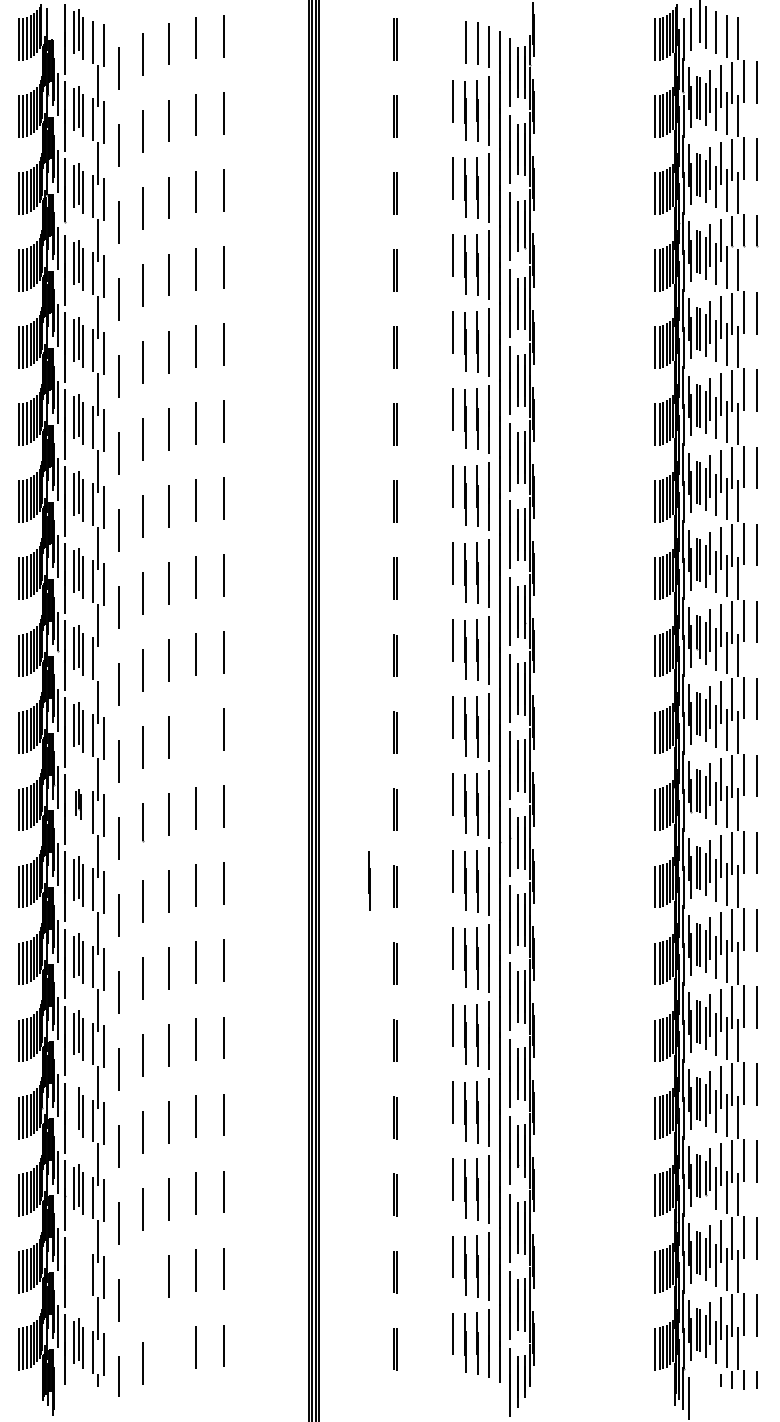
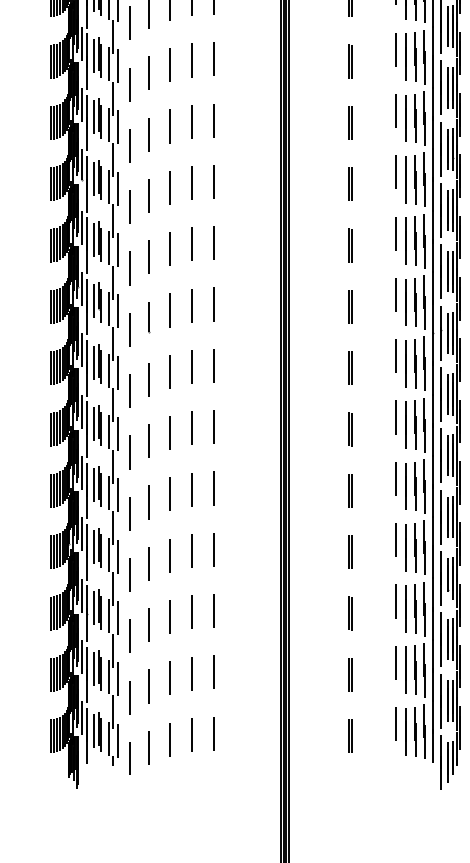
line: (103, 661) -> (117, 188), added
line: (196, 730) -> (191, 243), added
part: (78, 804) -> (97, 302), size x1.67
line: (369, 880) -> (329, 363), removed
line: (73, 1110) -> (93, 546), added
part: (78, 1266) -> (97, 670), added
line: (143, 1286) -> (149, 686), added
line: (169, 1353) -> (170, 739), added

